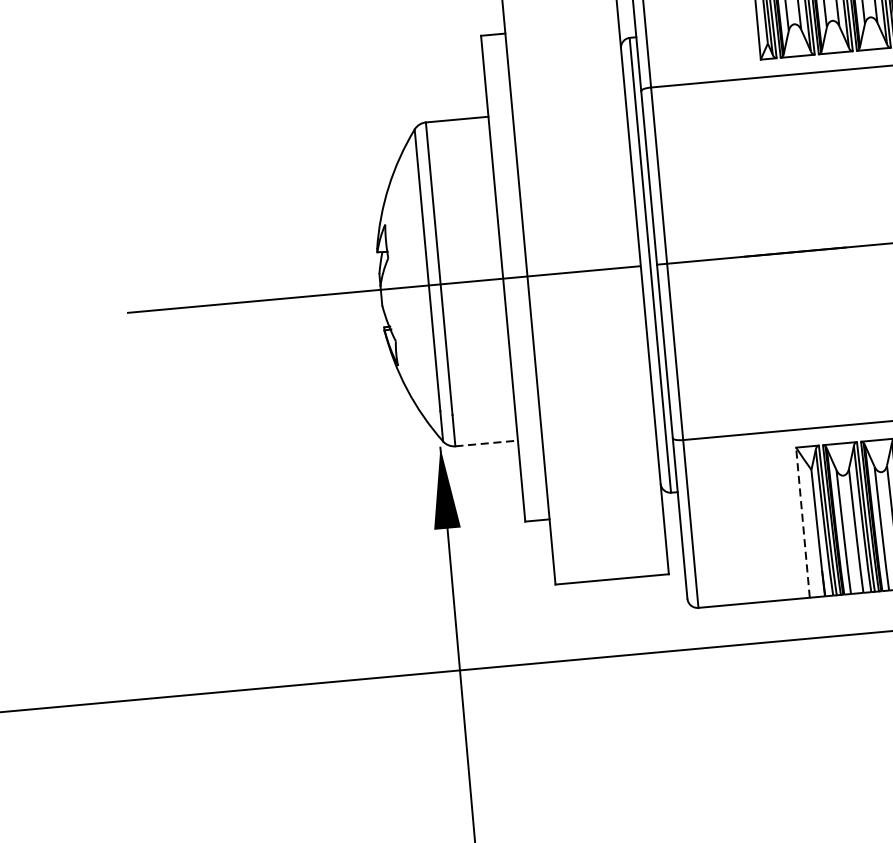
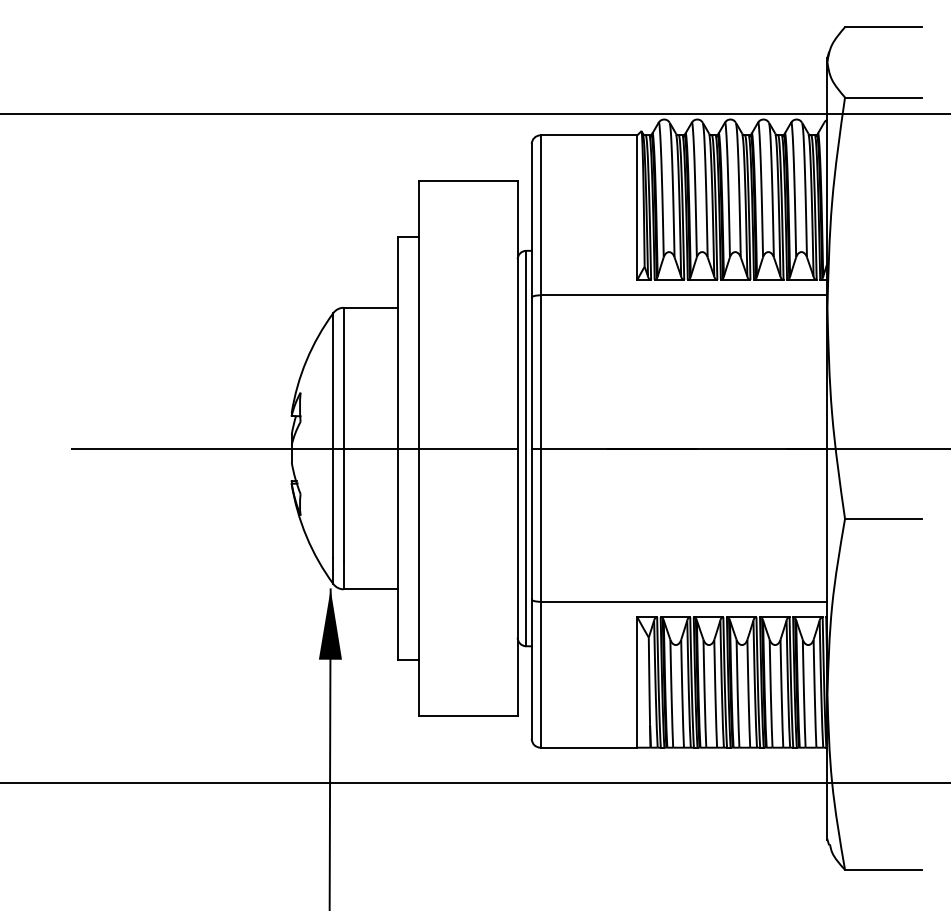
line: (487, 443) -> (371, 589), dashed -> solid
line: (803, 521) -> (637, 681), dashed -> solid

